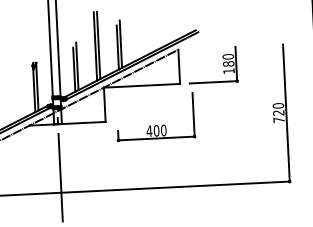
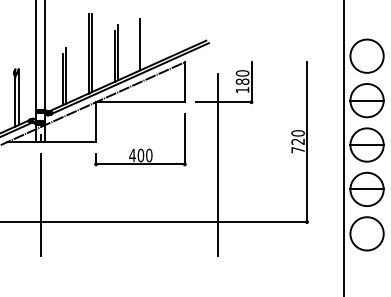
line: (139, 36) -> (140, 44), added
part: (155, 124) -> (140, 148), moved
line: (211, 135) -> (218, 164), added

